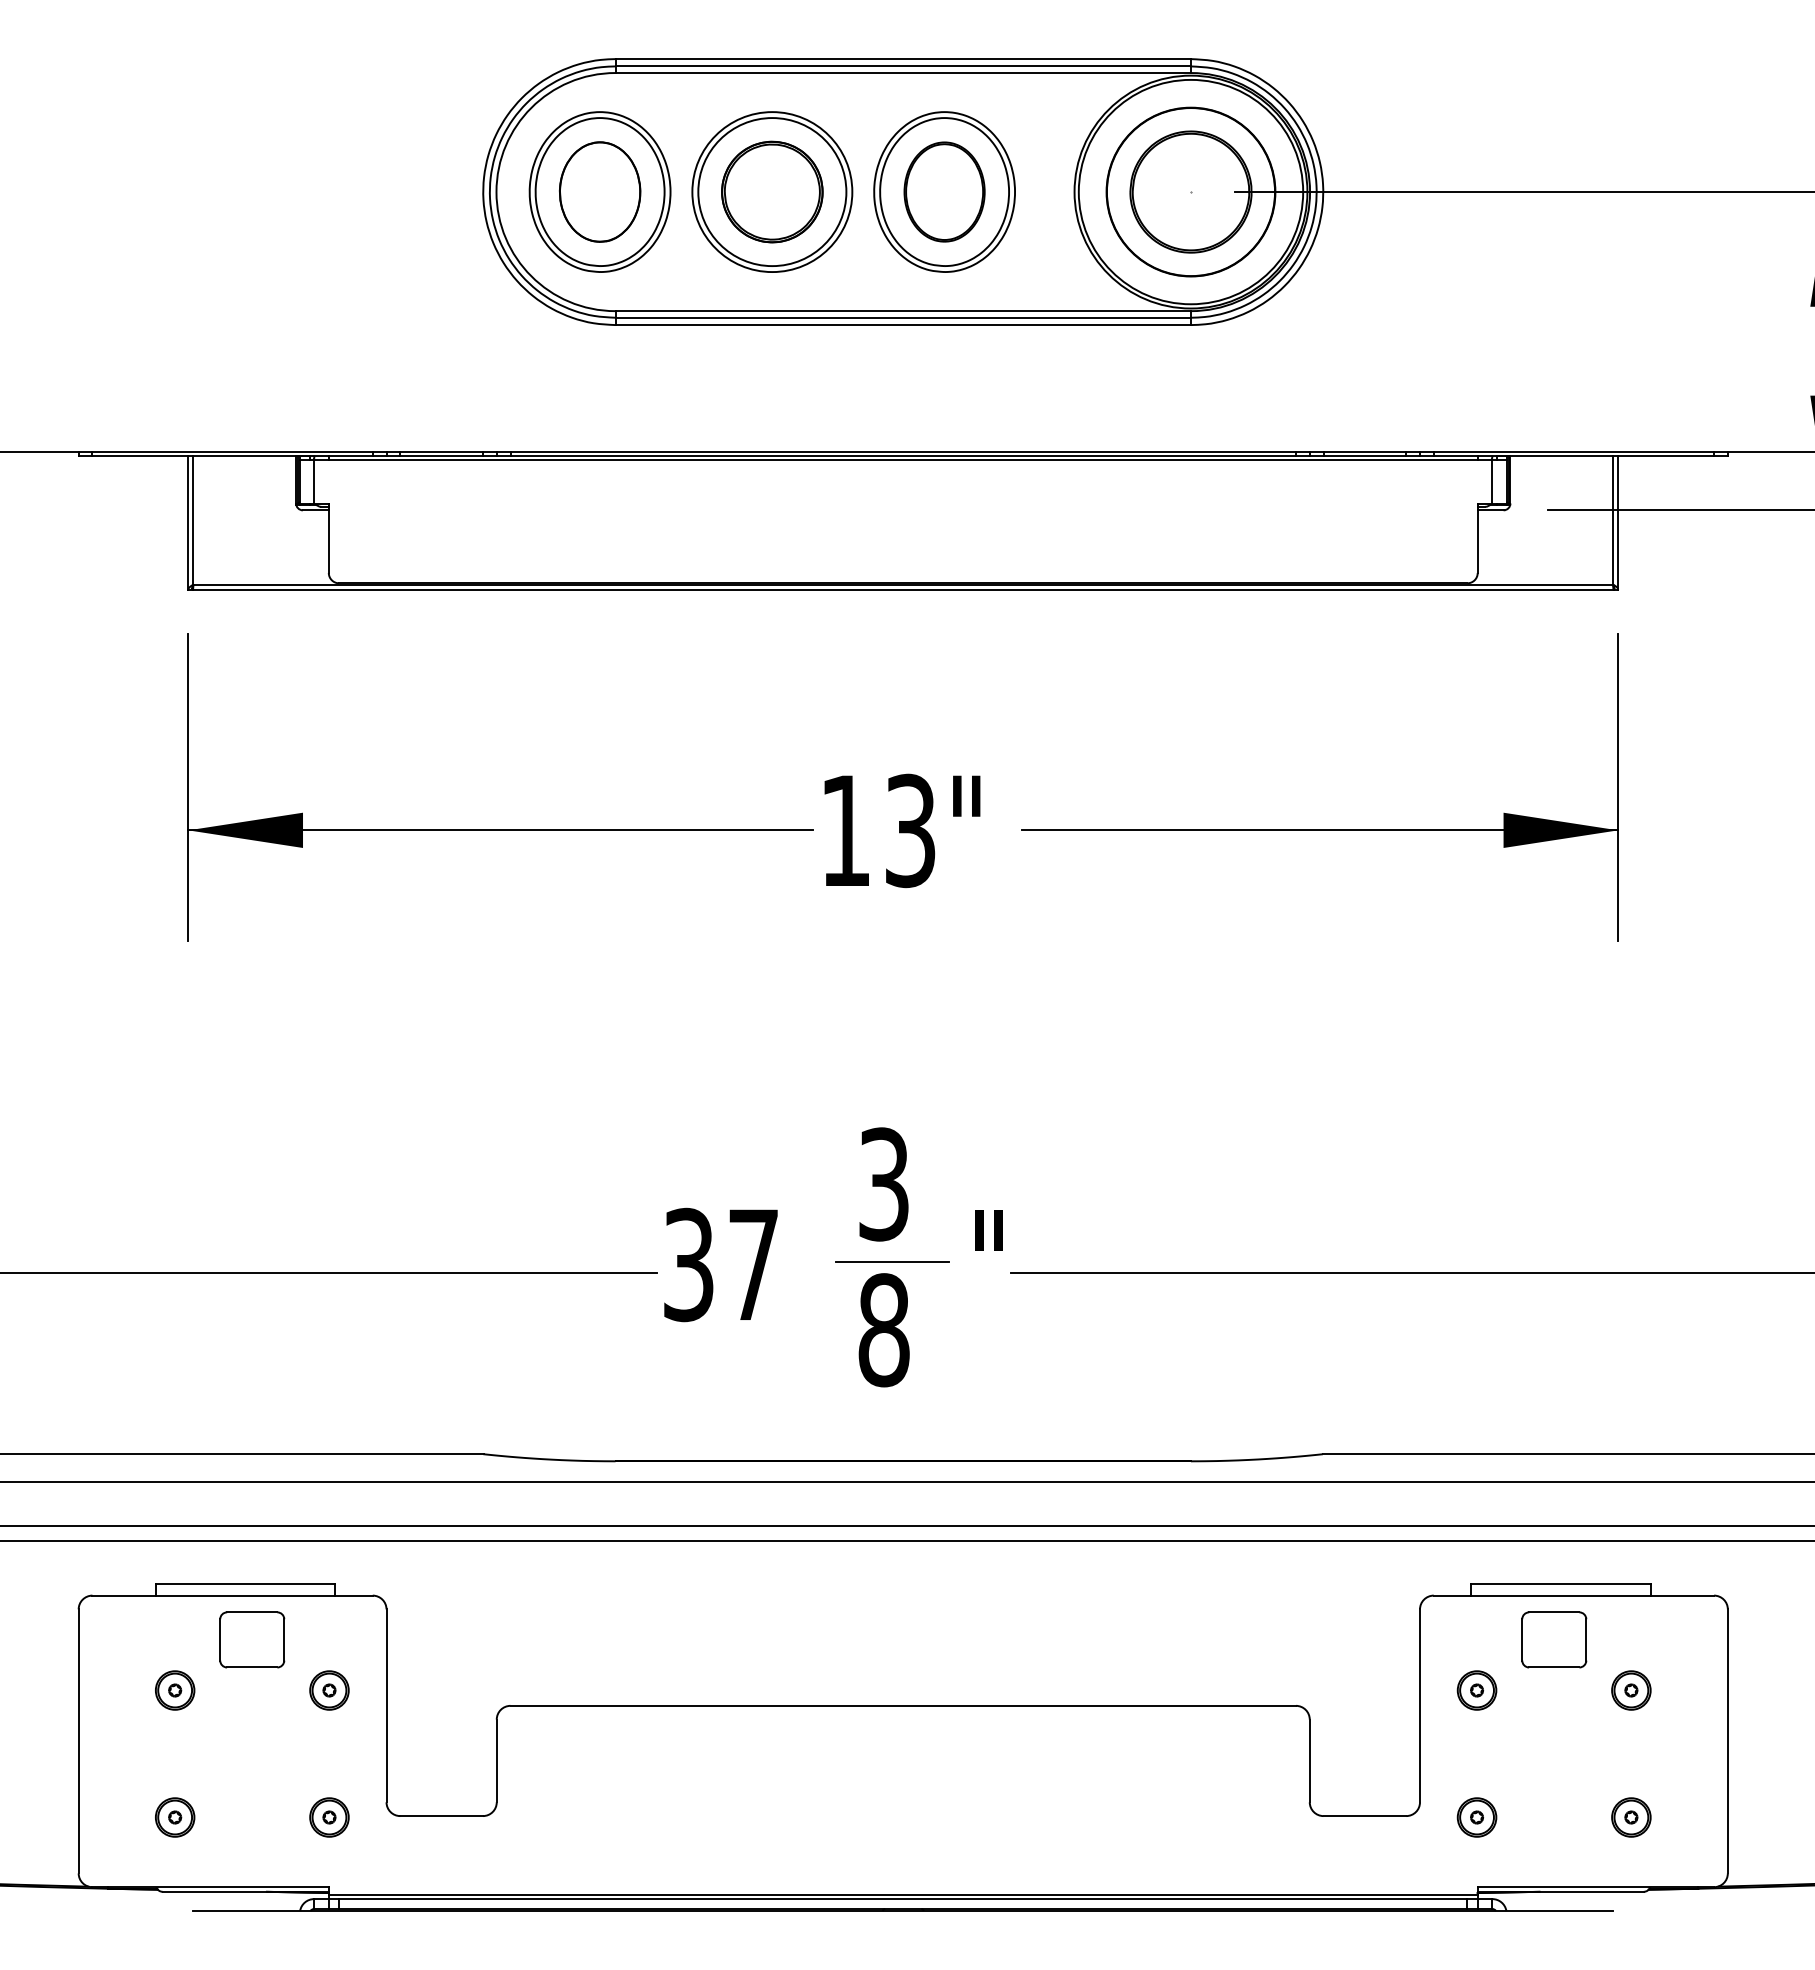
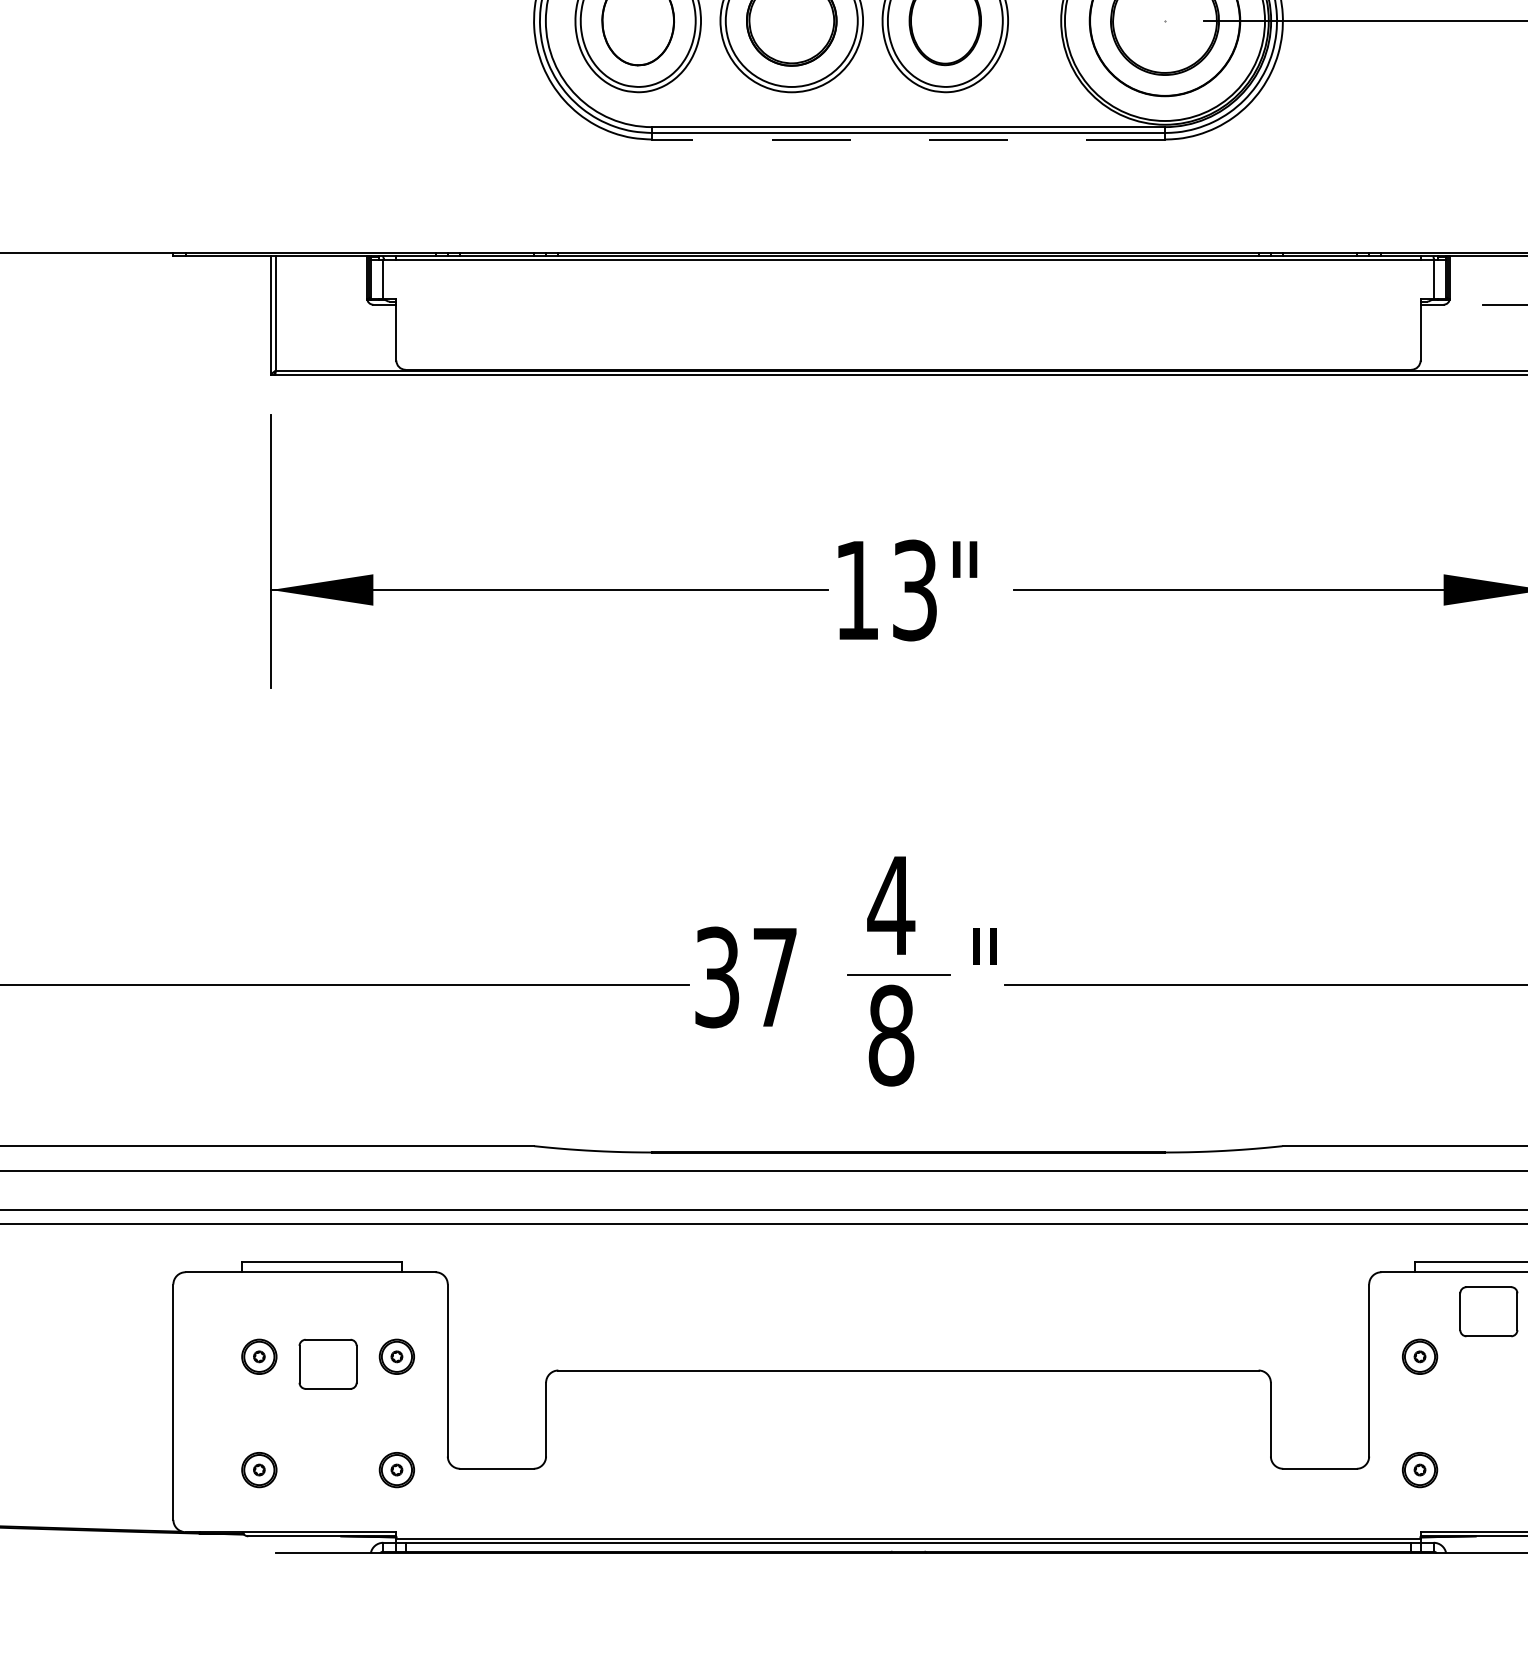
line: (903, 325) -> (908, 139), solid -> dashed
text: (883, 1184) -> (890, 905), 3 -> 4
part: (252, 1639) -> (328, 1363), moved

